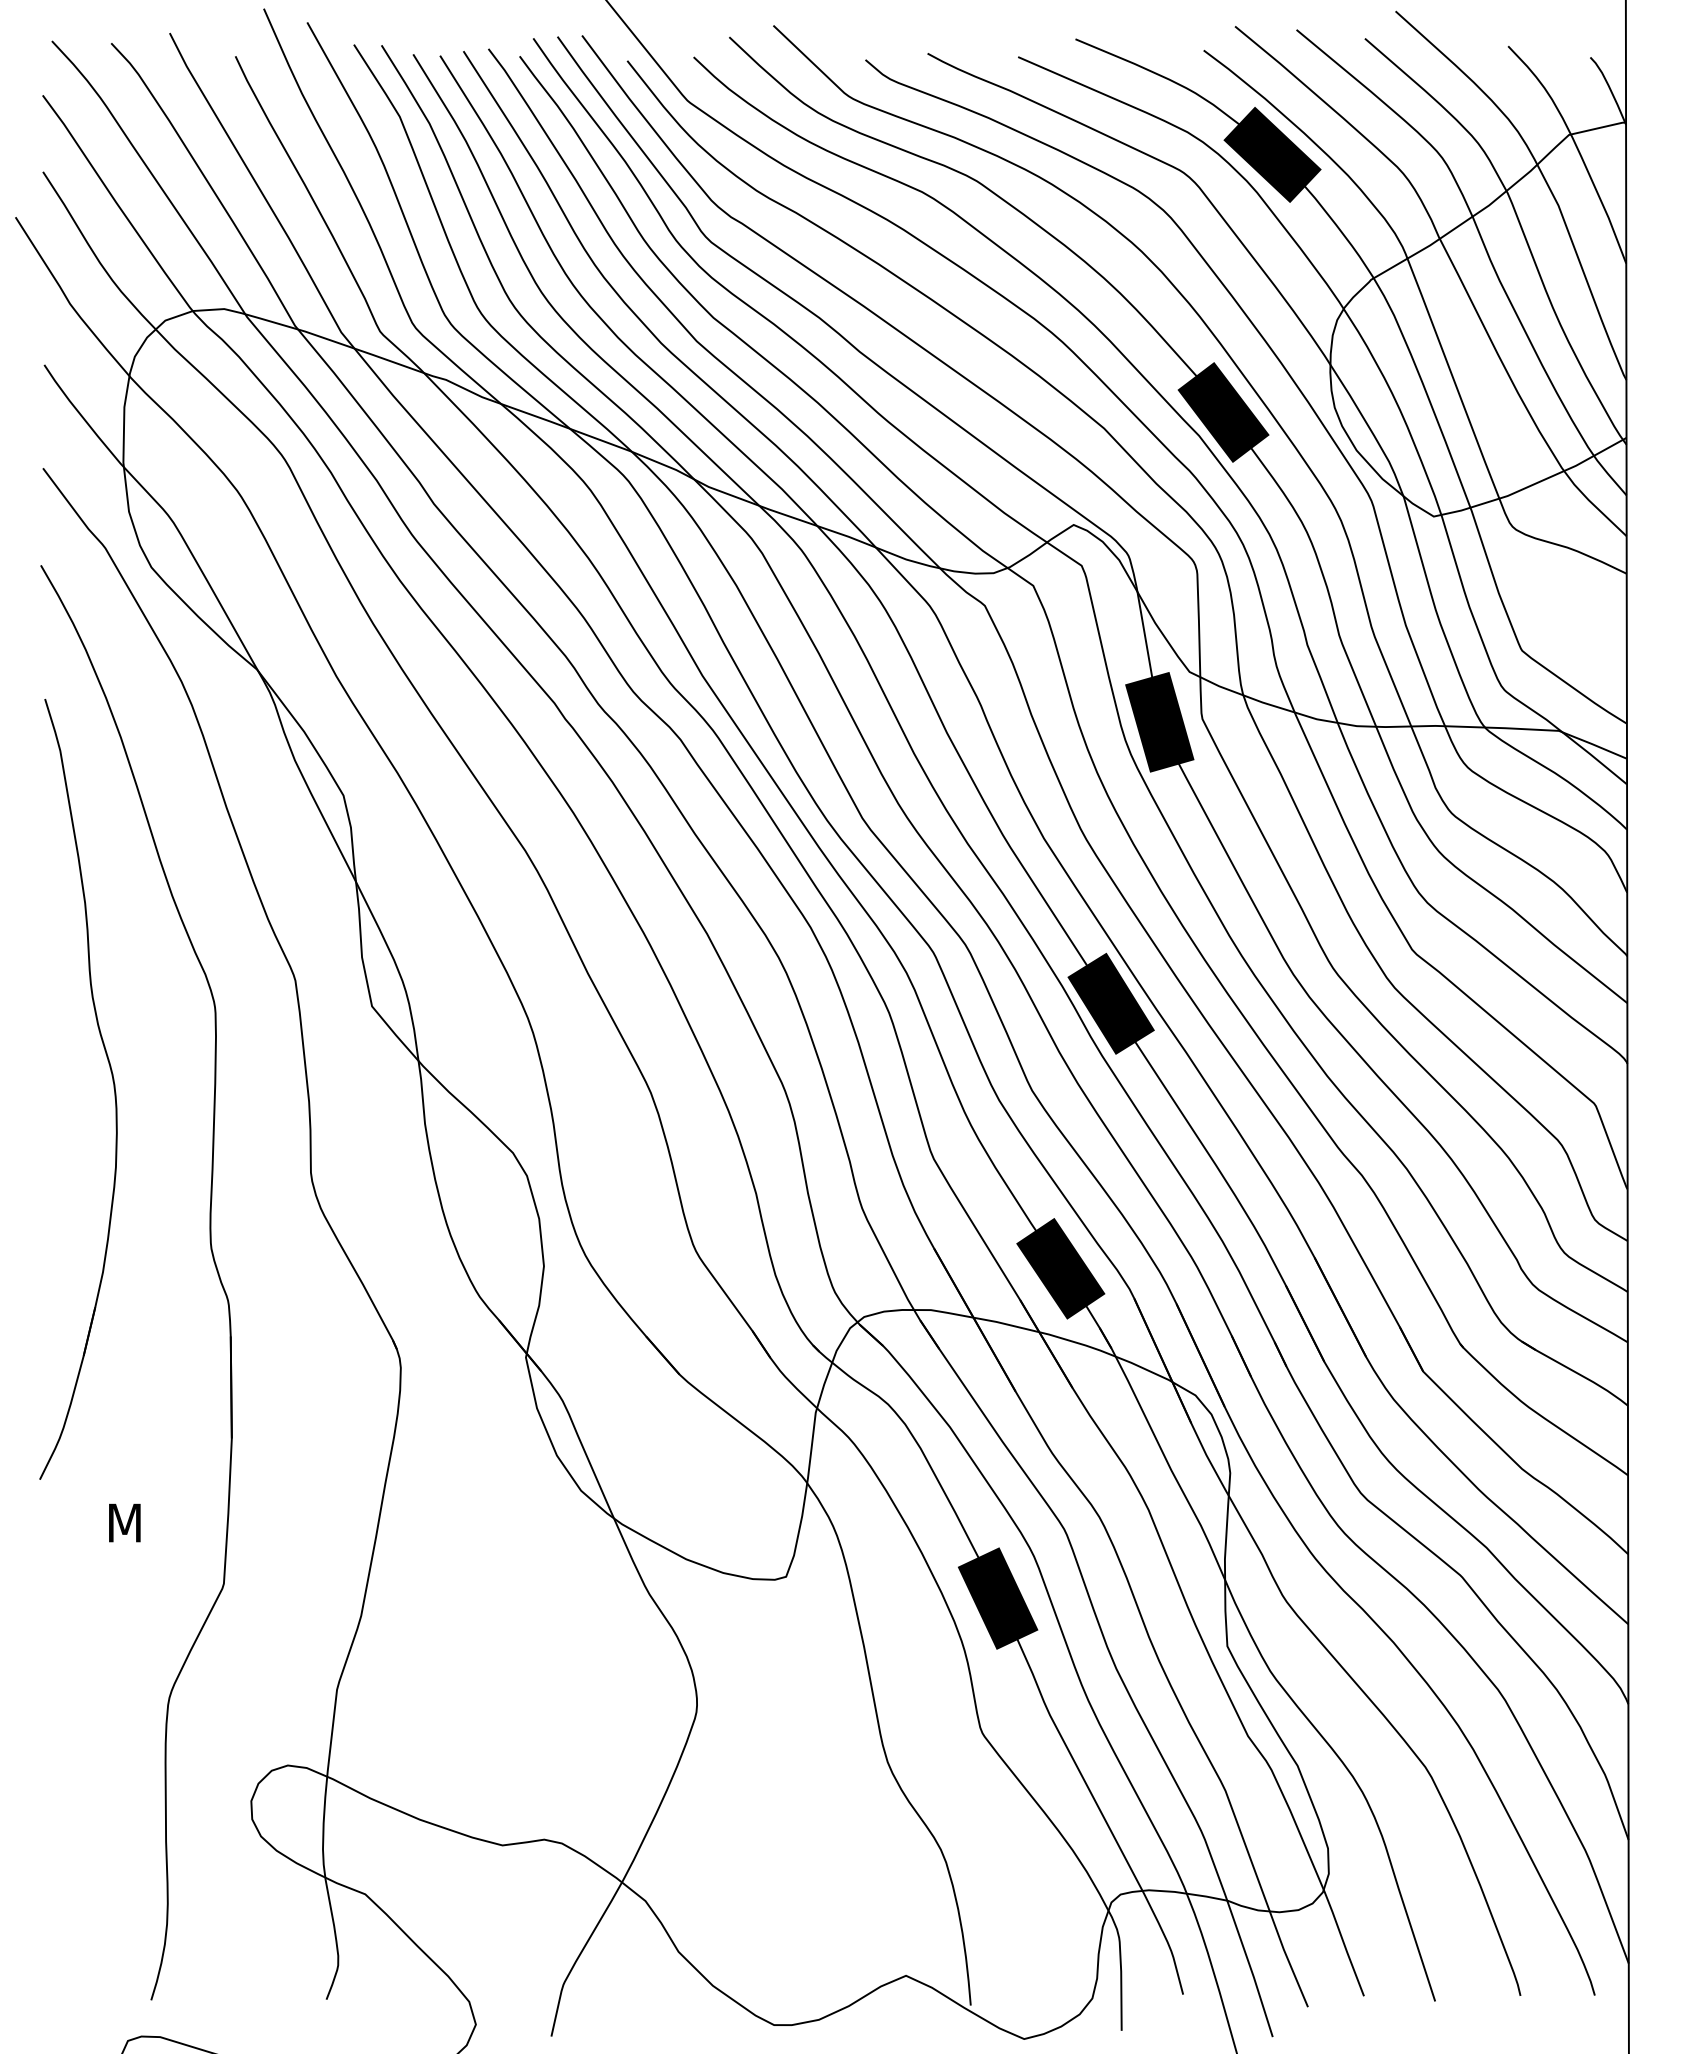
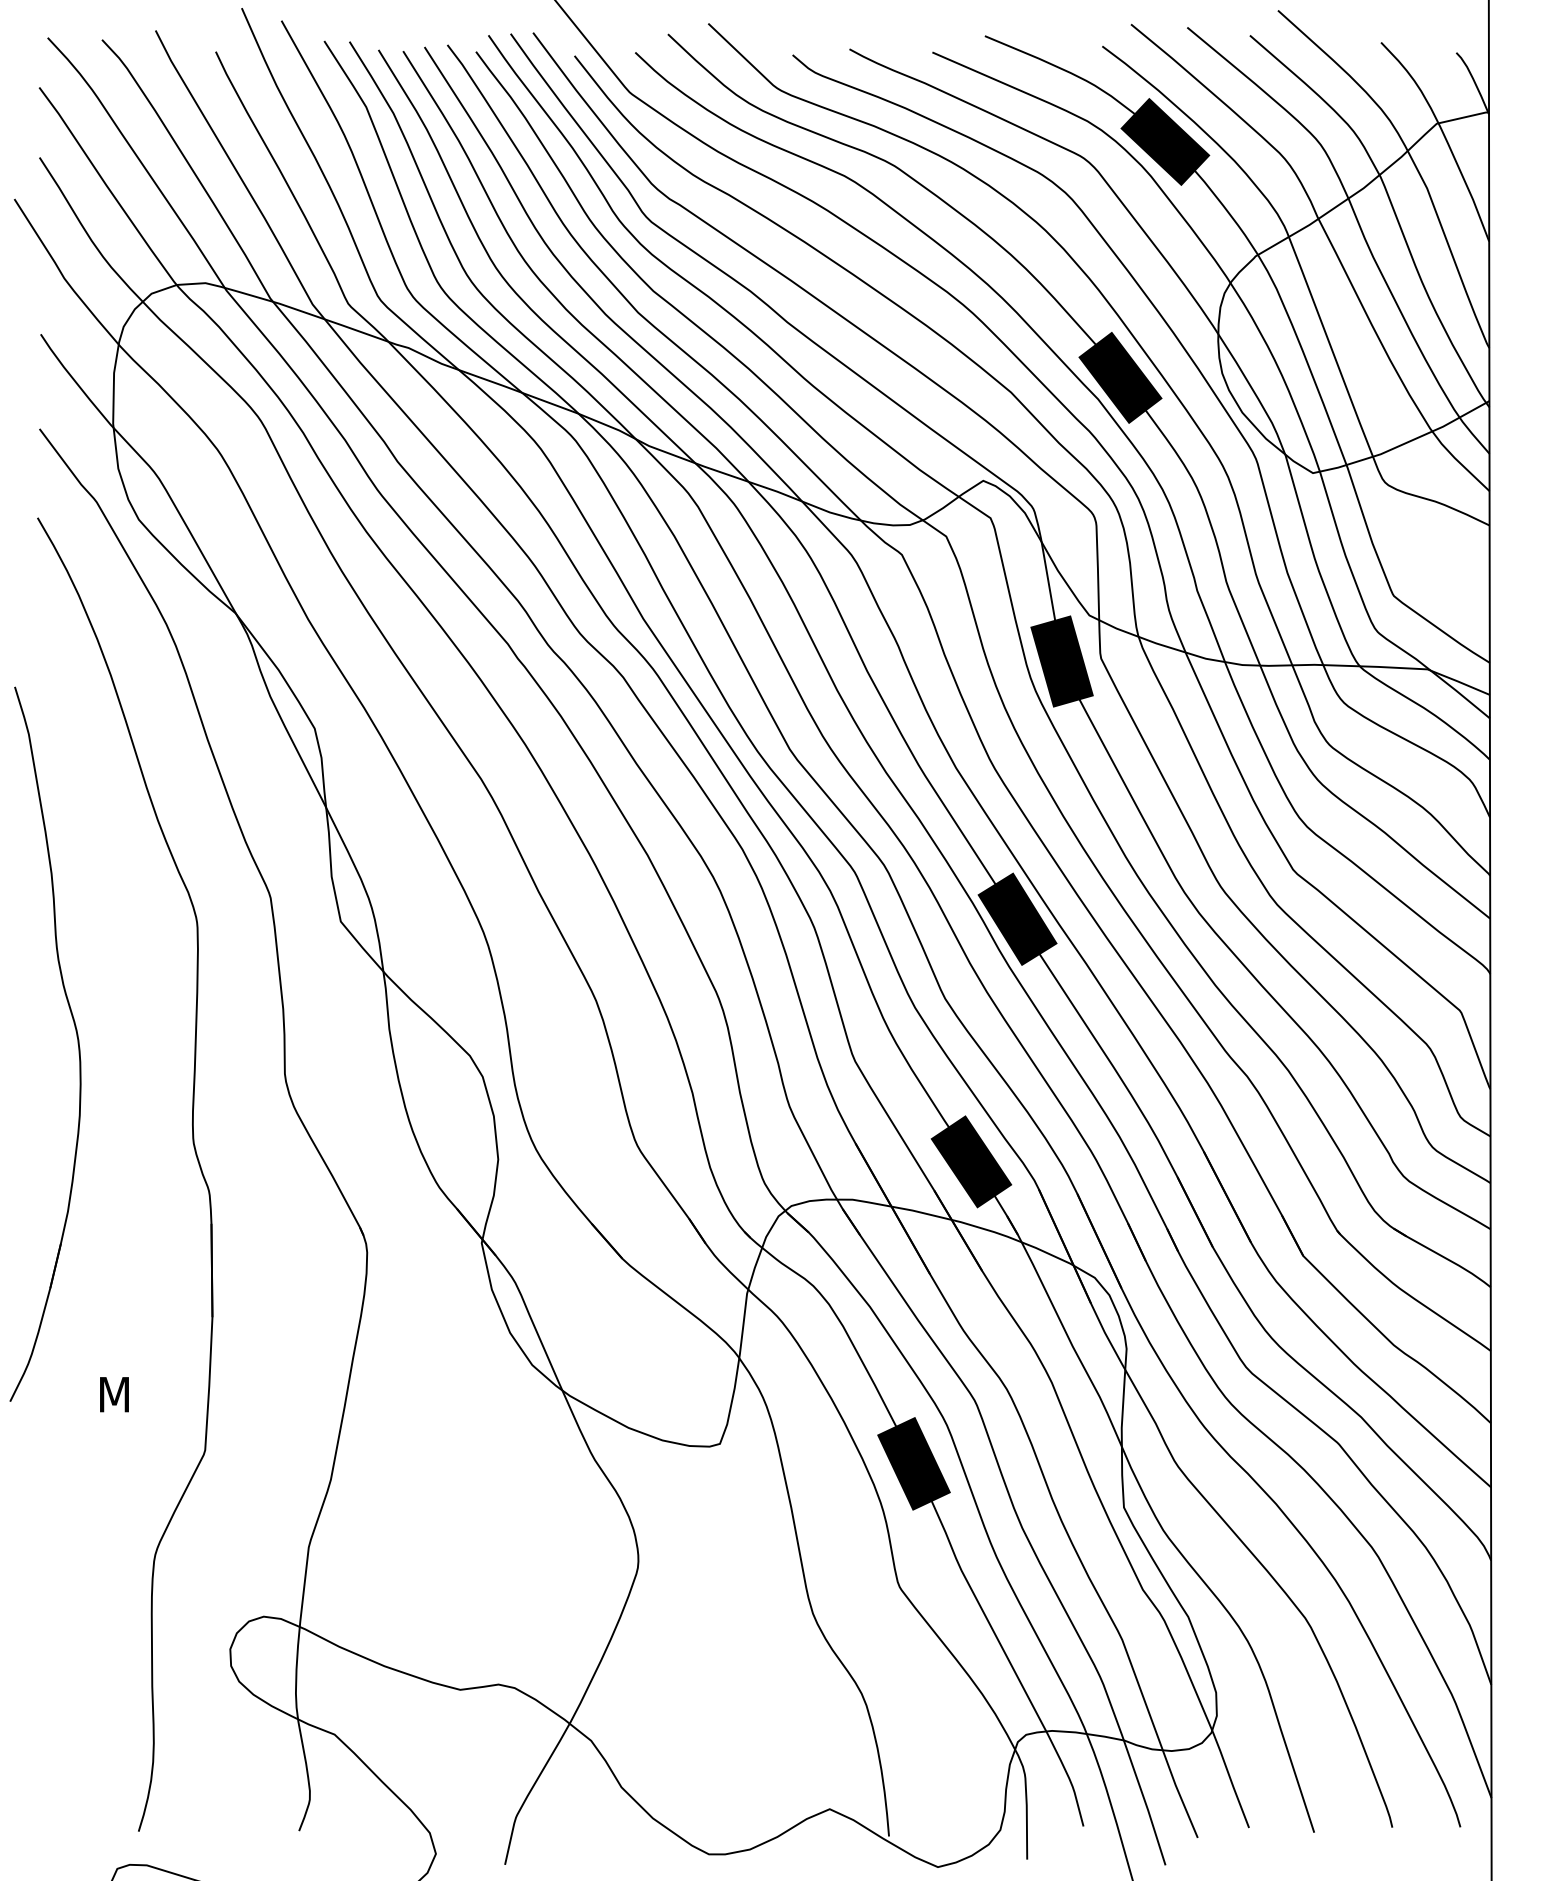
part: (112, 1081) -> (76, 1037), moved

